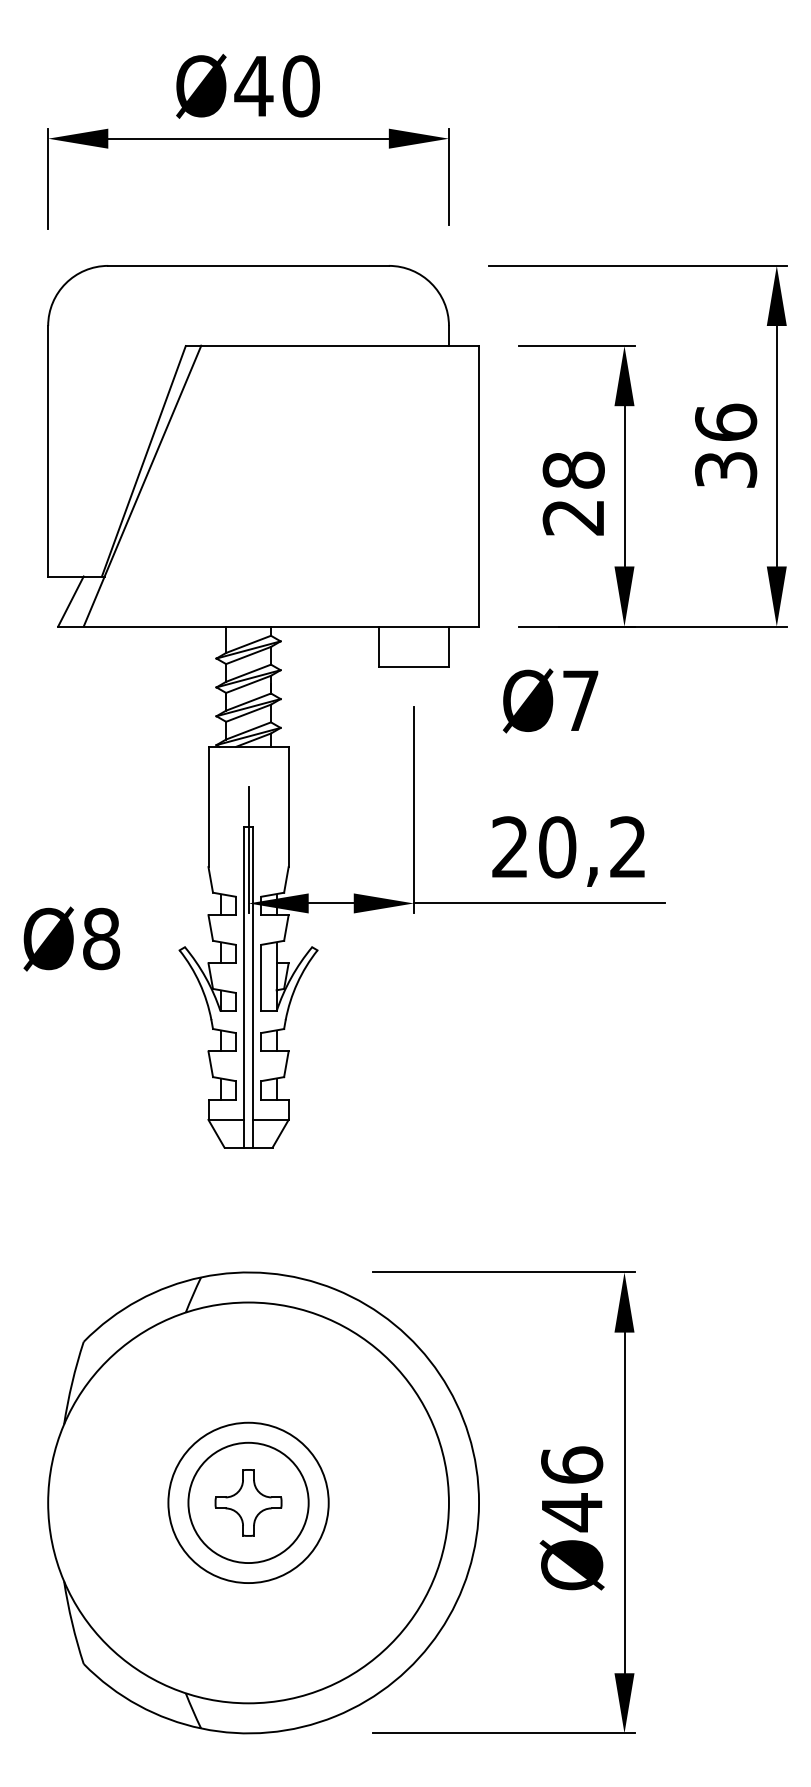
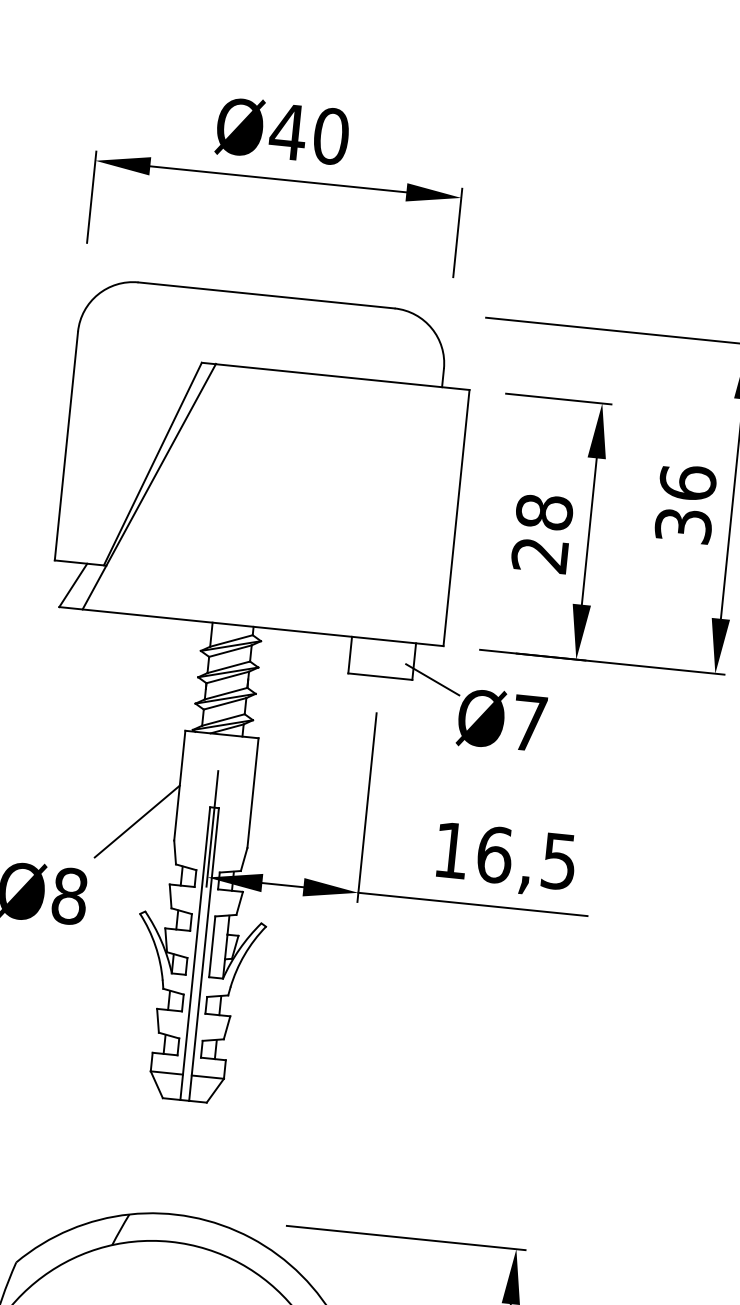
line: (470, 664) -> (432, 679), added
text: (568, 847) -> (504, 856), 20,2 -> 16,5
line: (166, 850) -> (137, 821), added

